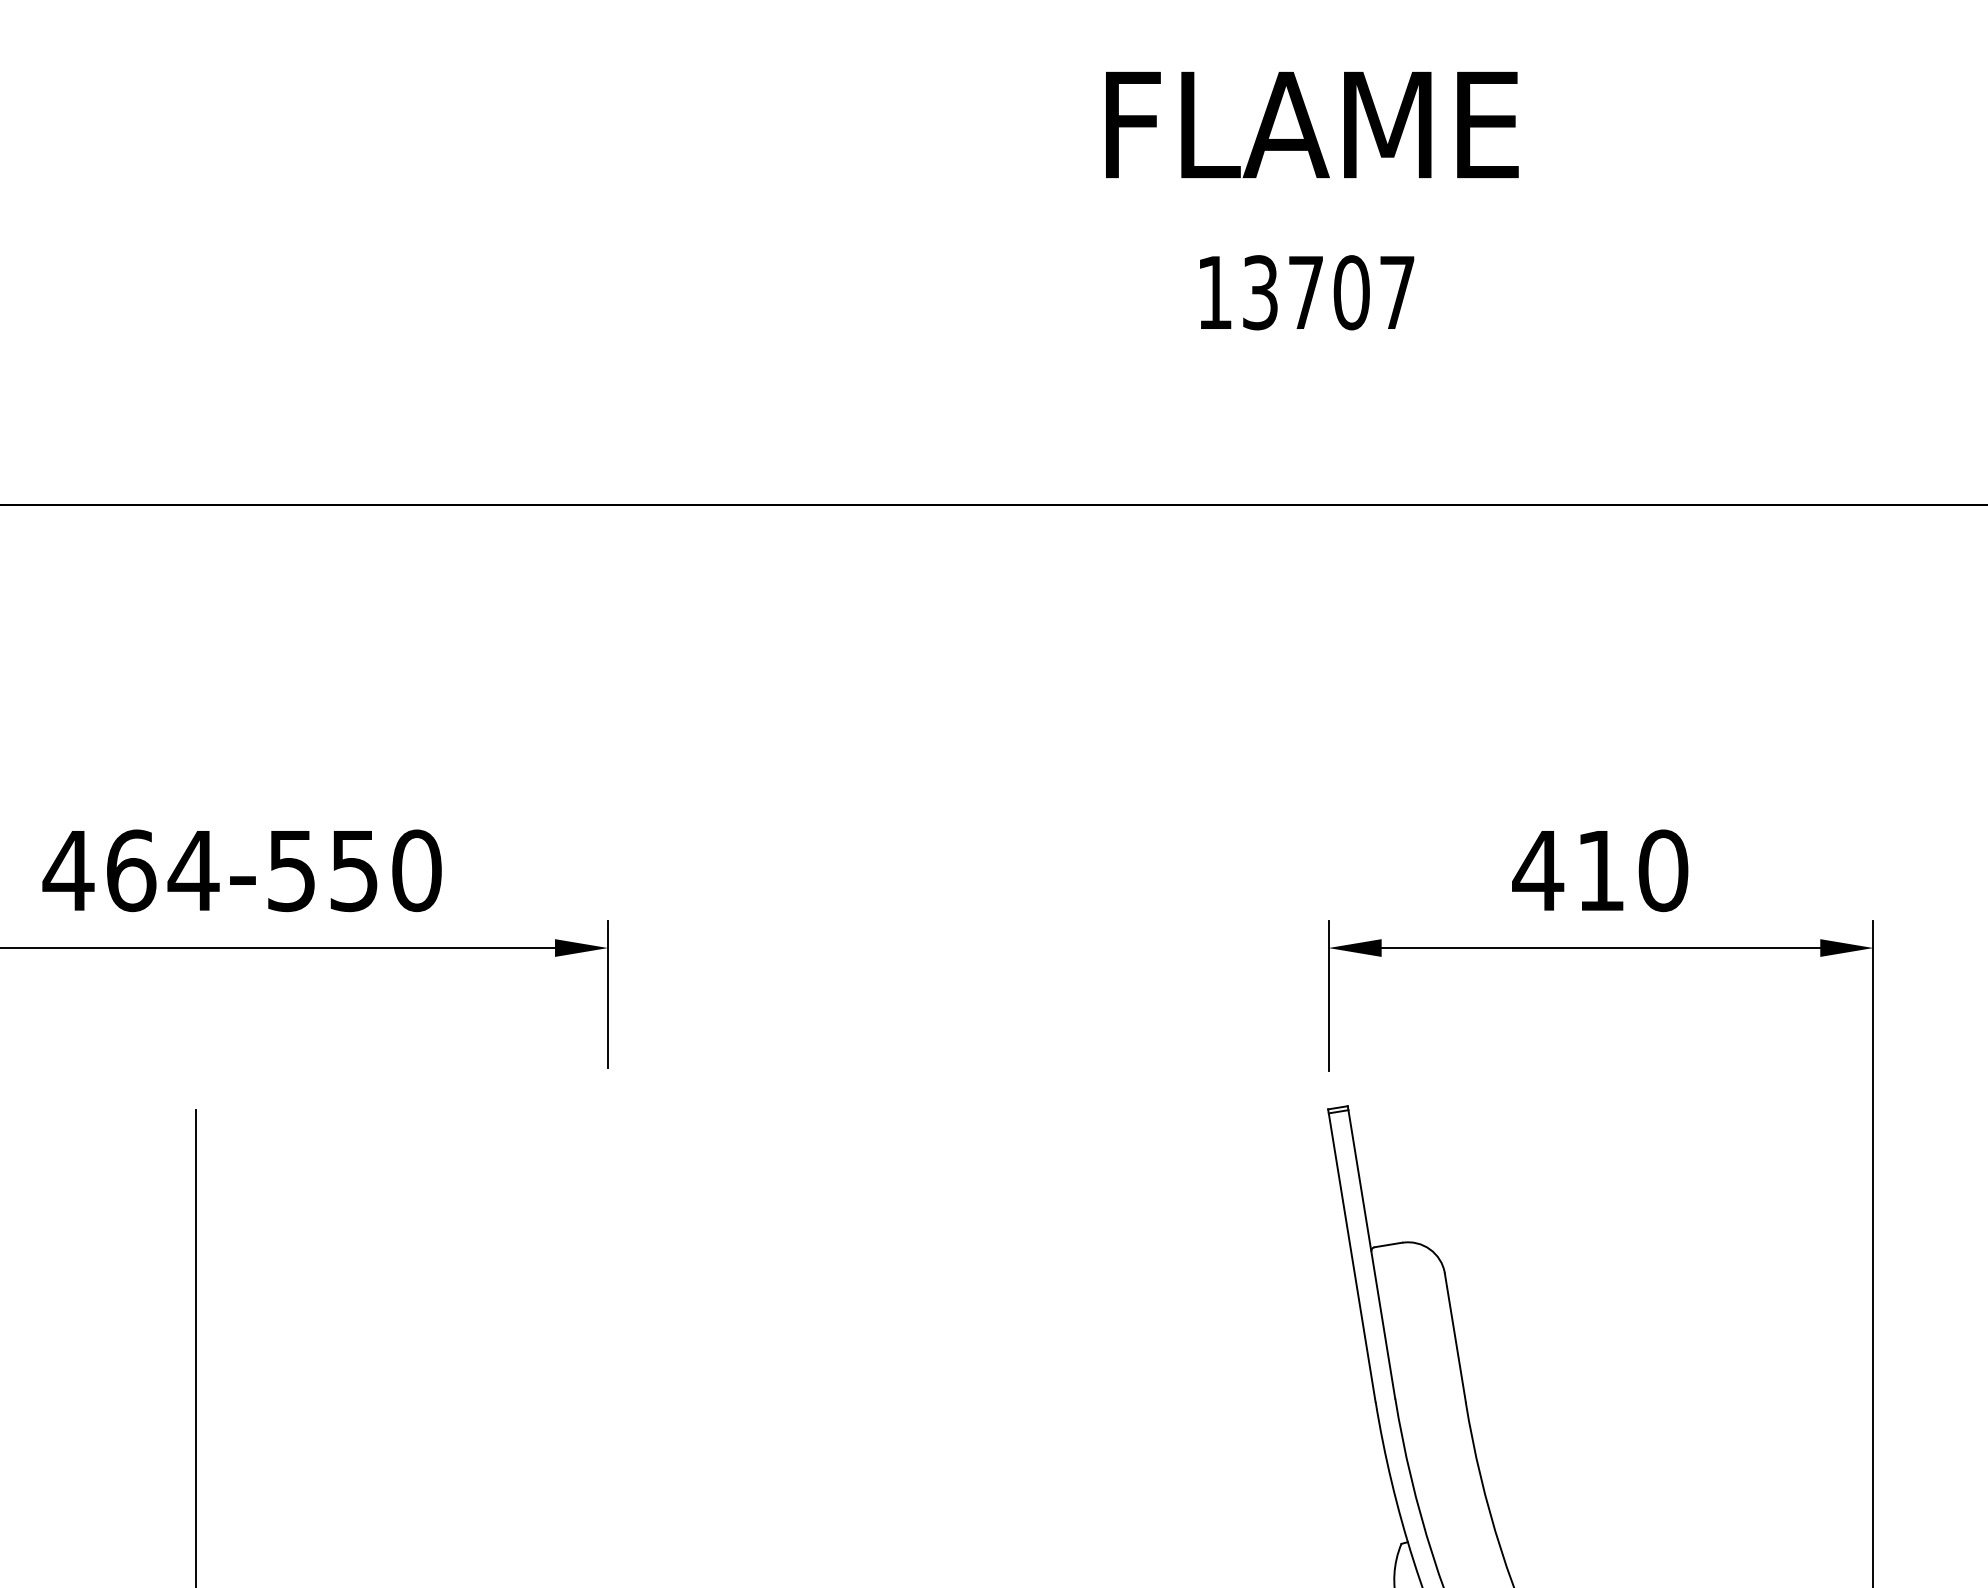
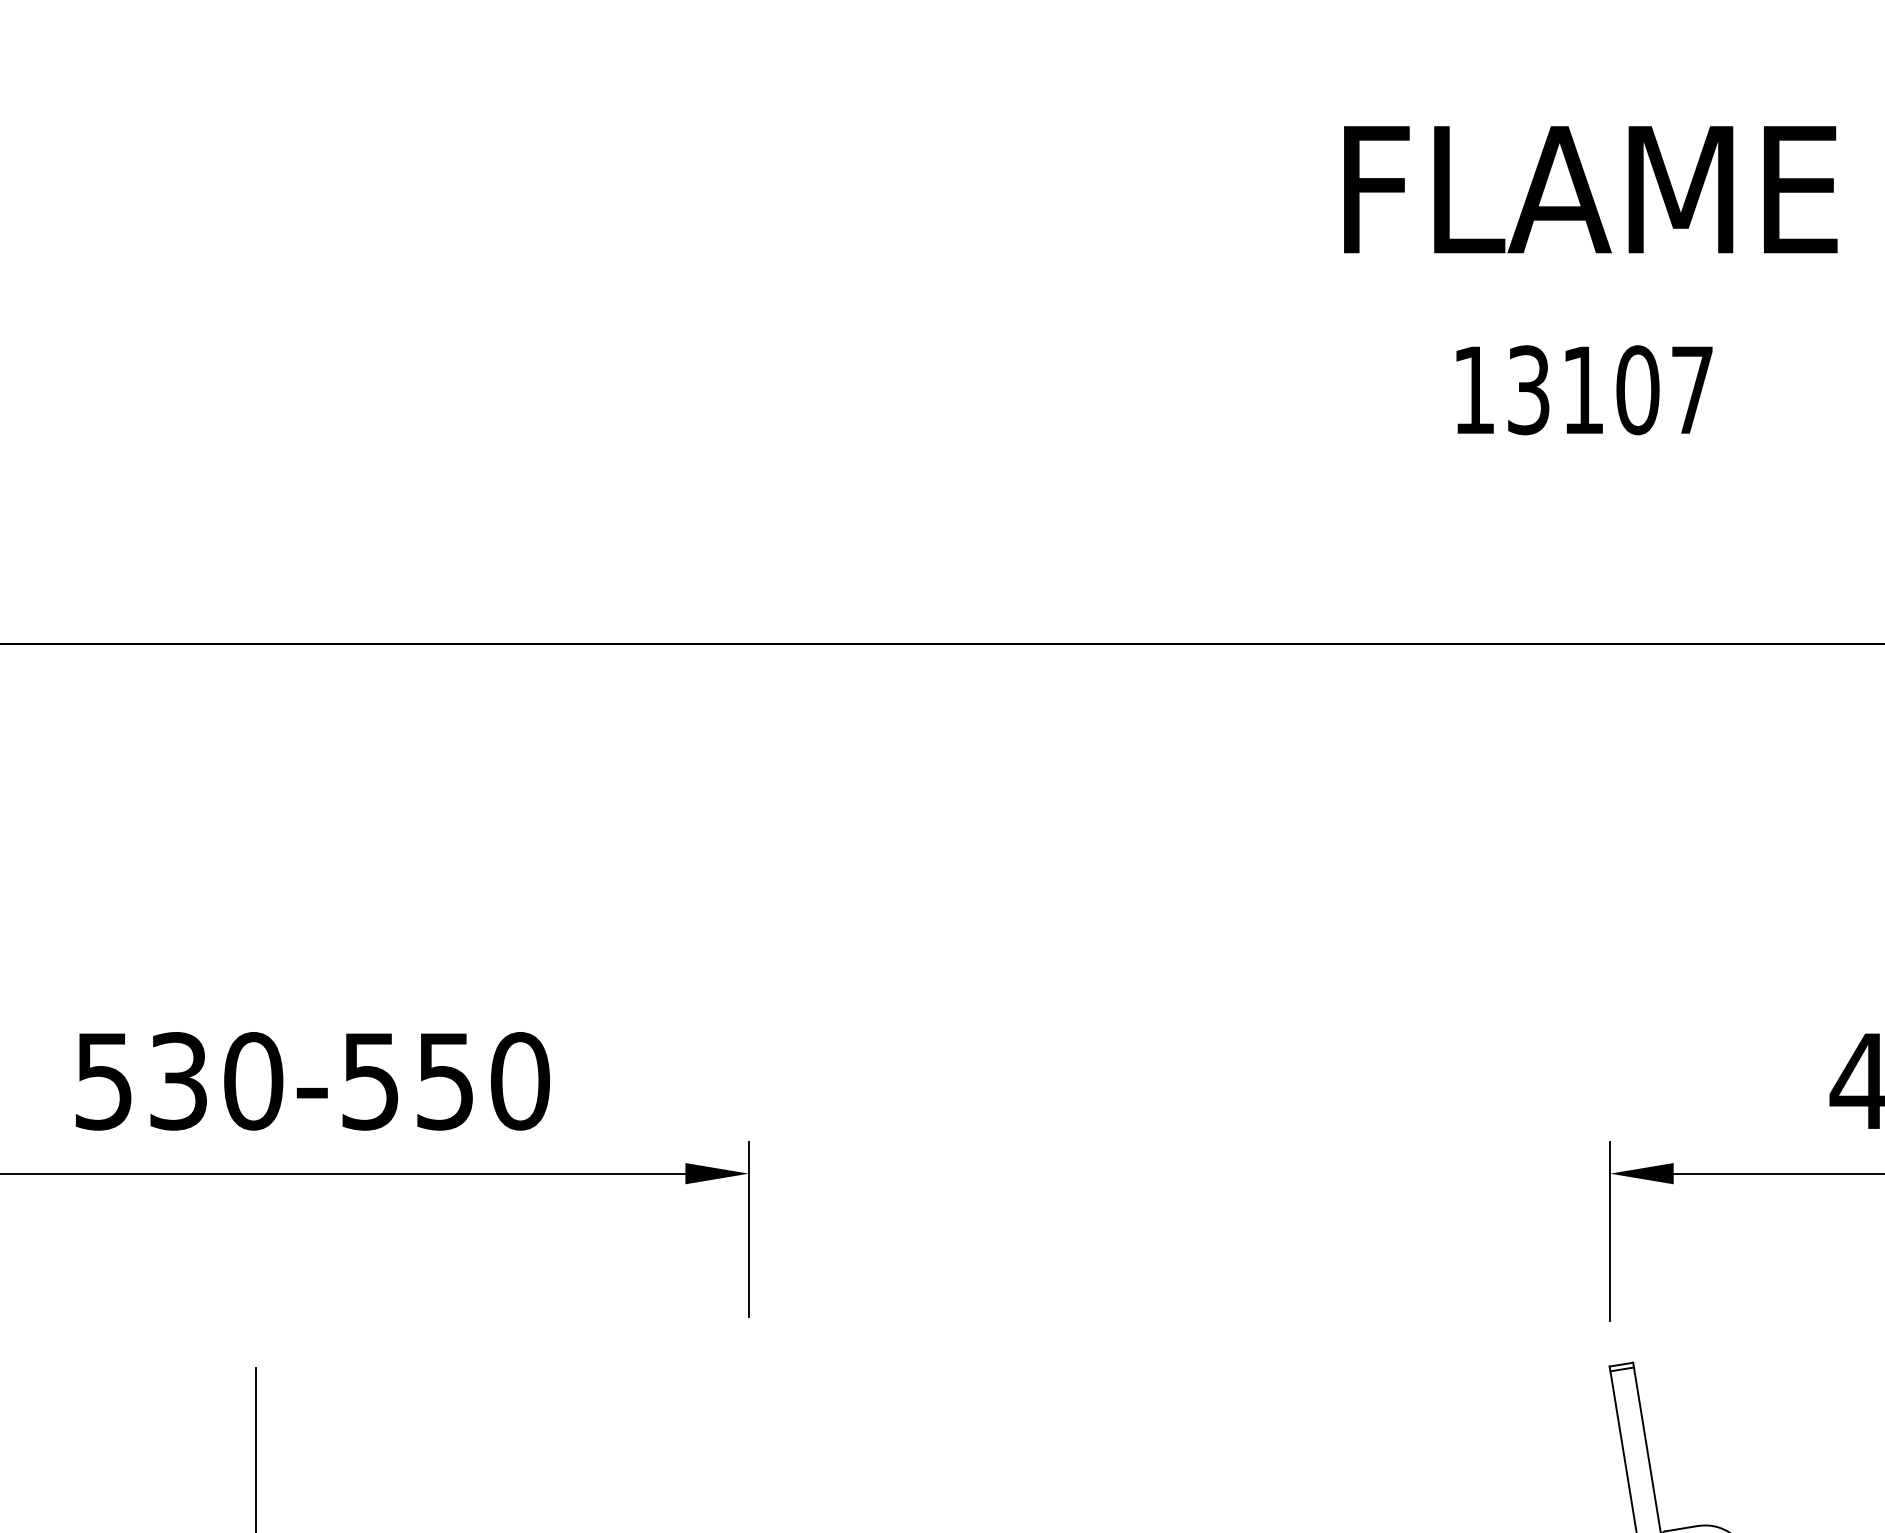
text: (1305, 292) -> (1582, 389), 13707 -> 13107
text: (130, 870) -> (177, 1080), 464-550 -> 530-550

